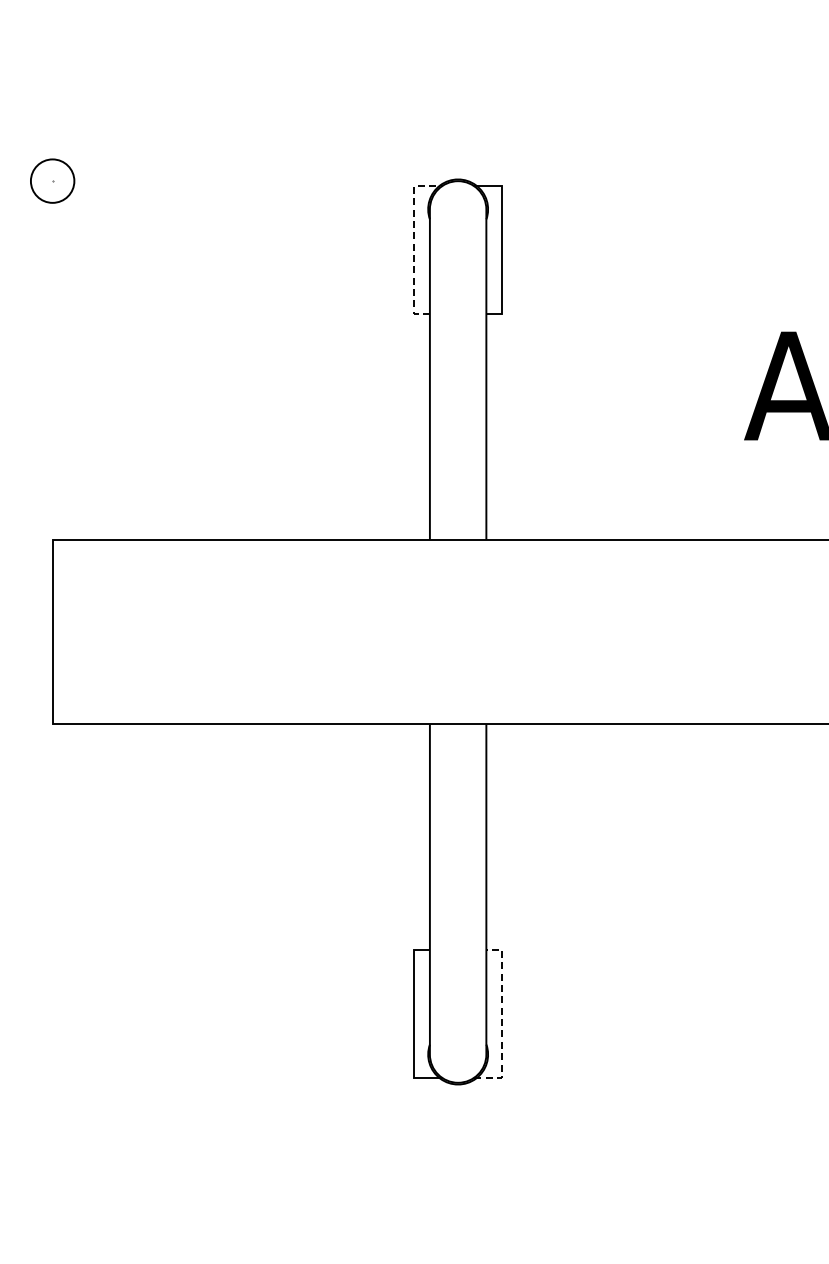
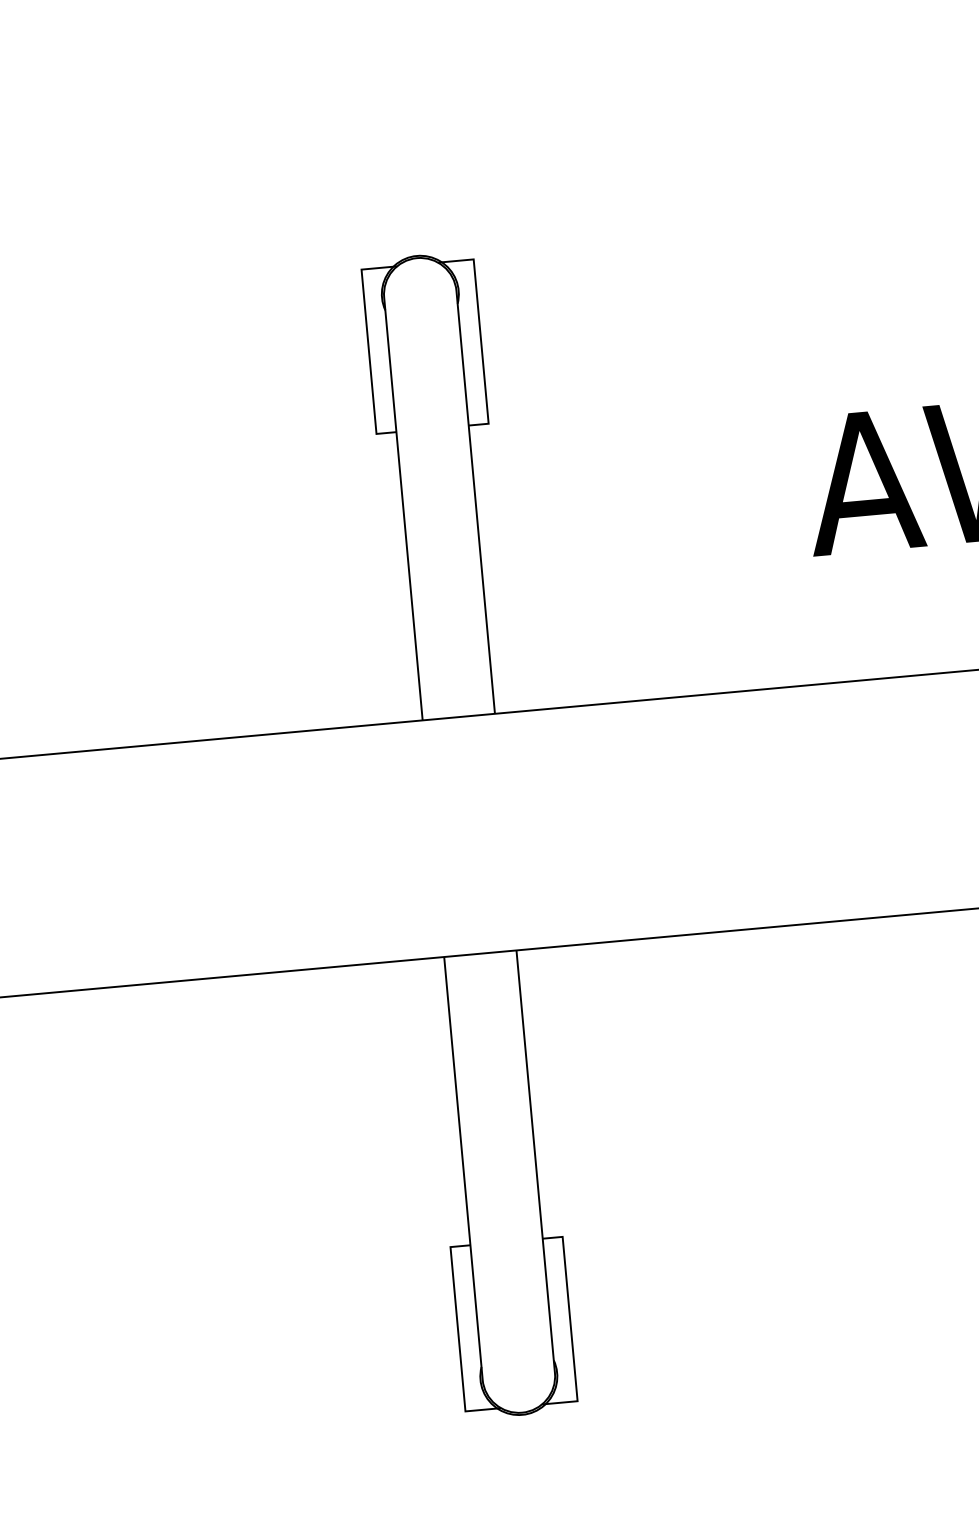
line: (414, 243) -> (368, 343), dashed -> solid
line: (501, 1019) -> (570, 1326), dashed -> solid

